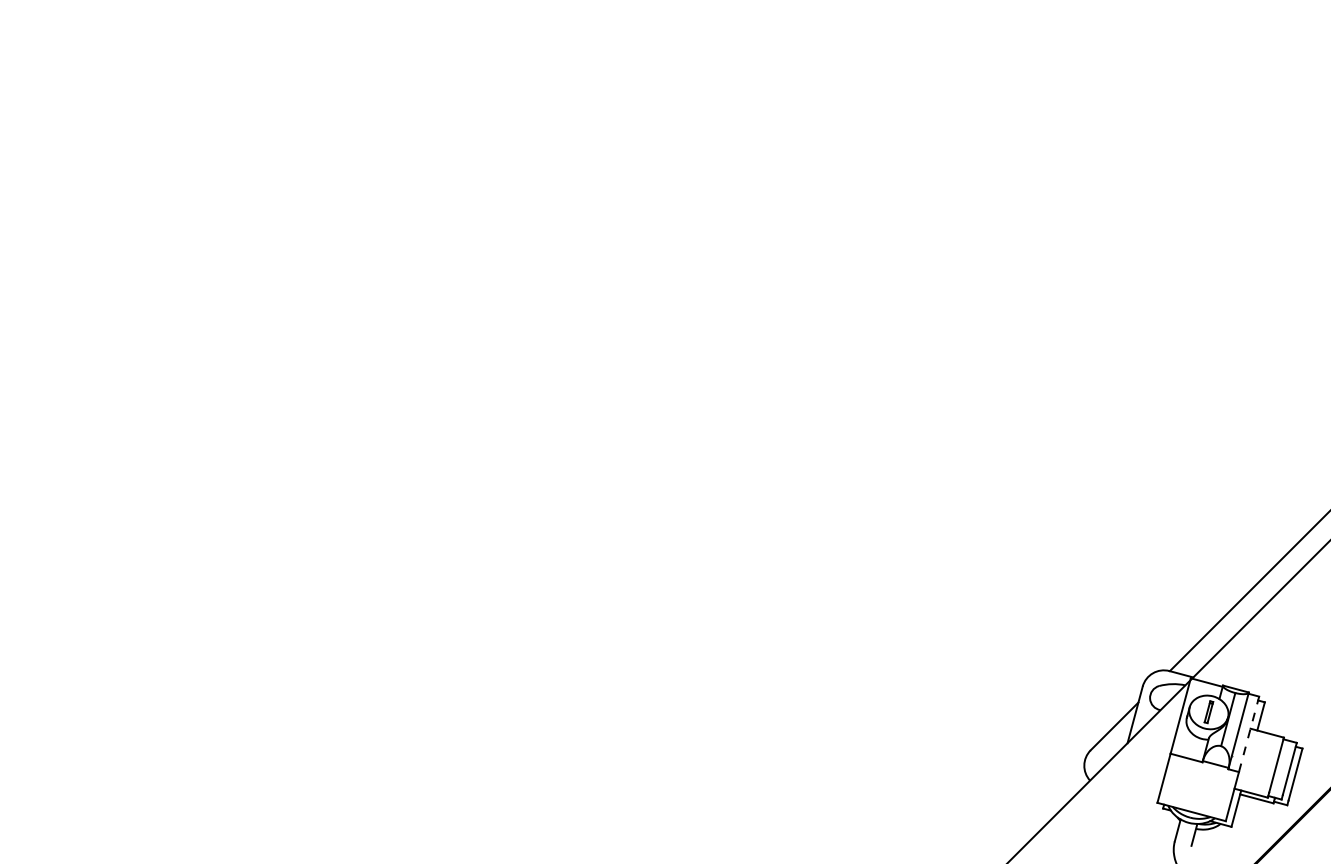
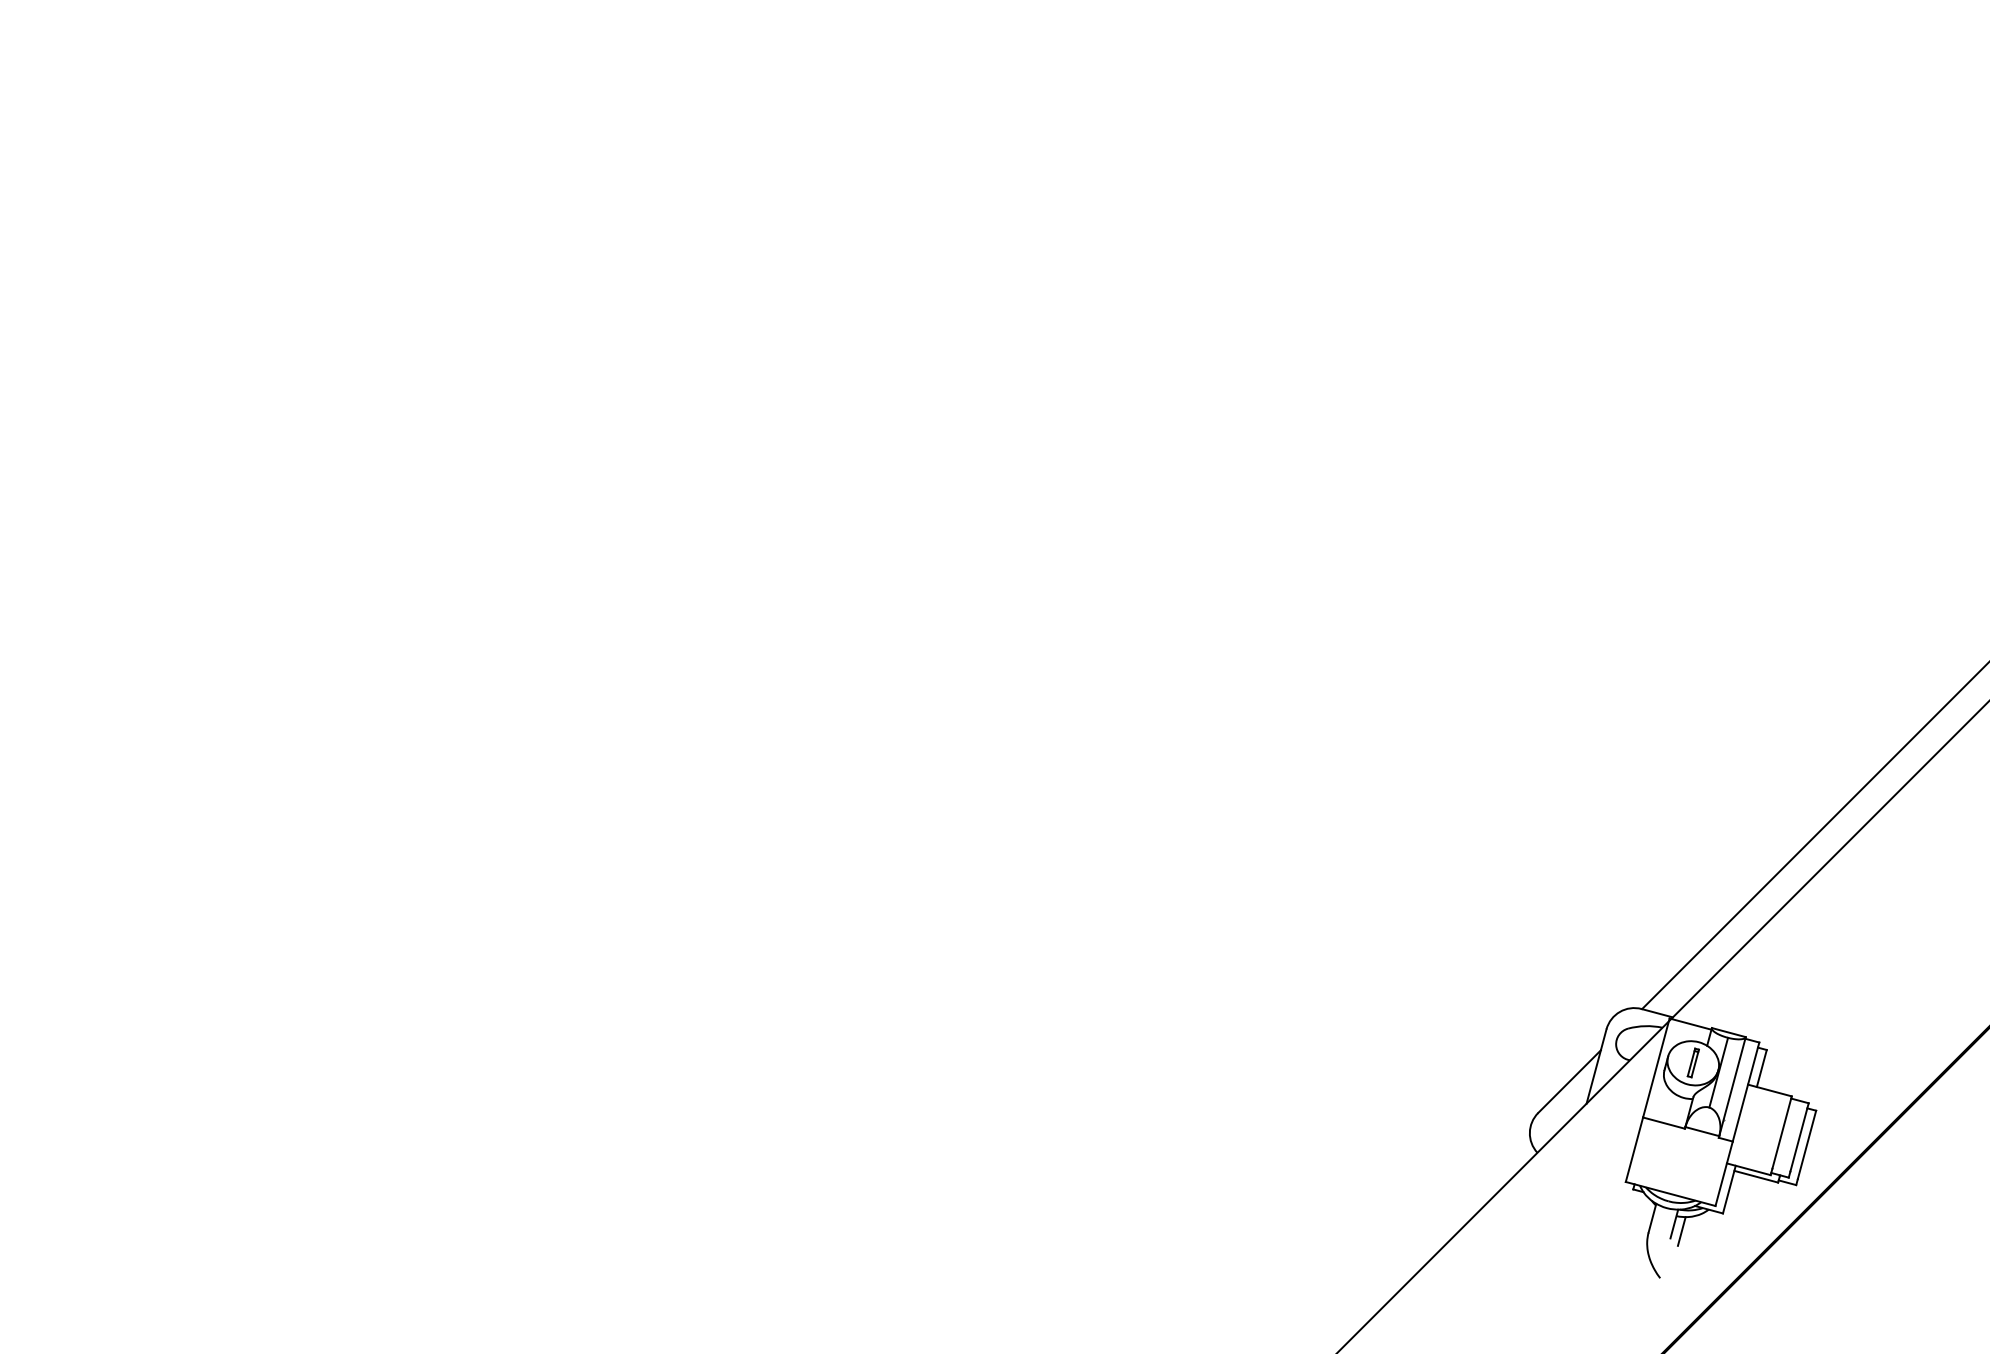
line: (1249, 733) -> (1746, 1091), dashed -> solid
line: (1199, 840) -> (1681, 1231), added

